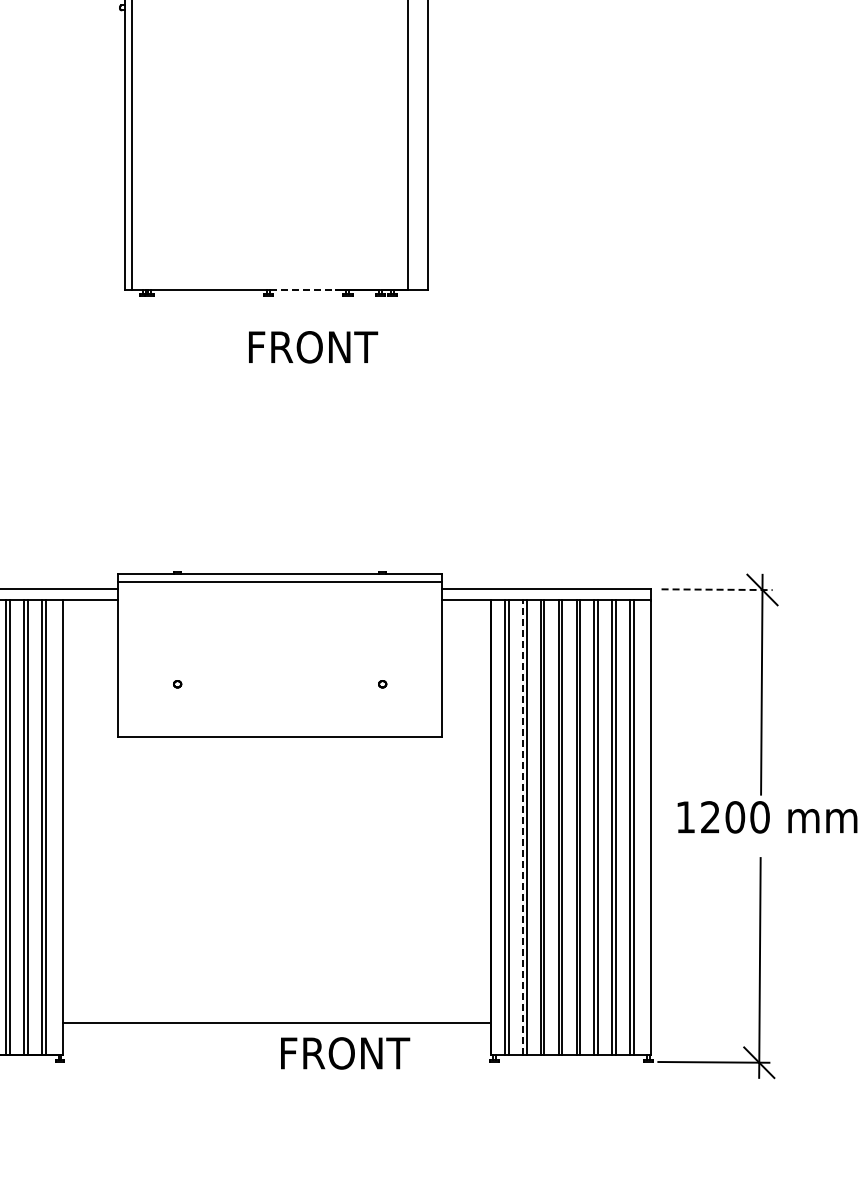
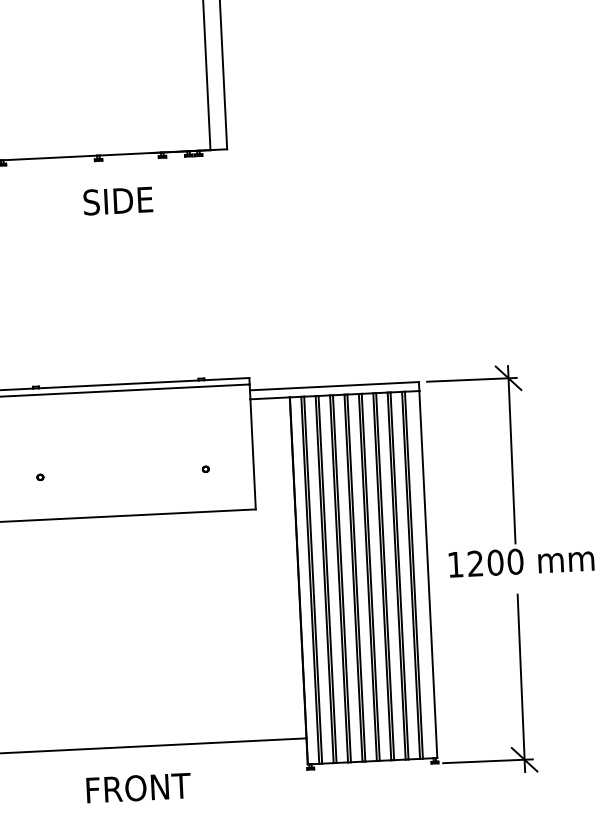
line: (302, 289) -> (125, 154), dashed -> solid
text: (312, 347) -> (135, 200), FRONT -> SIDE
line: (717, 589) -> (472, 379), dashed -> solid
line: (522, 827) -> (324, 579), dashed -> solid
text: (345, 1053) -> (138, 788), moved

